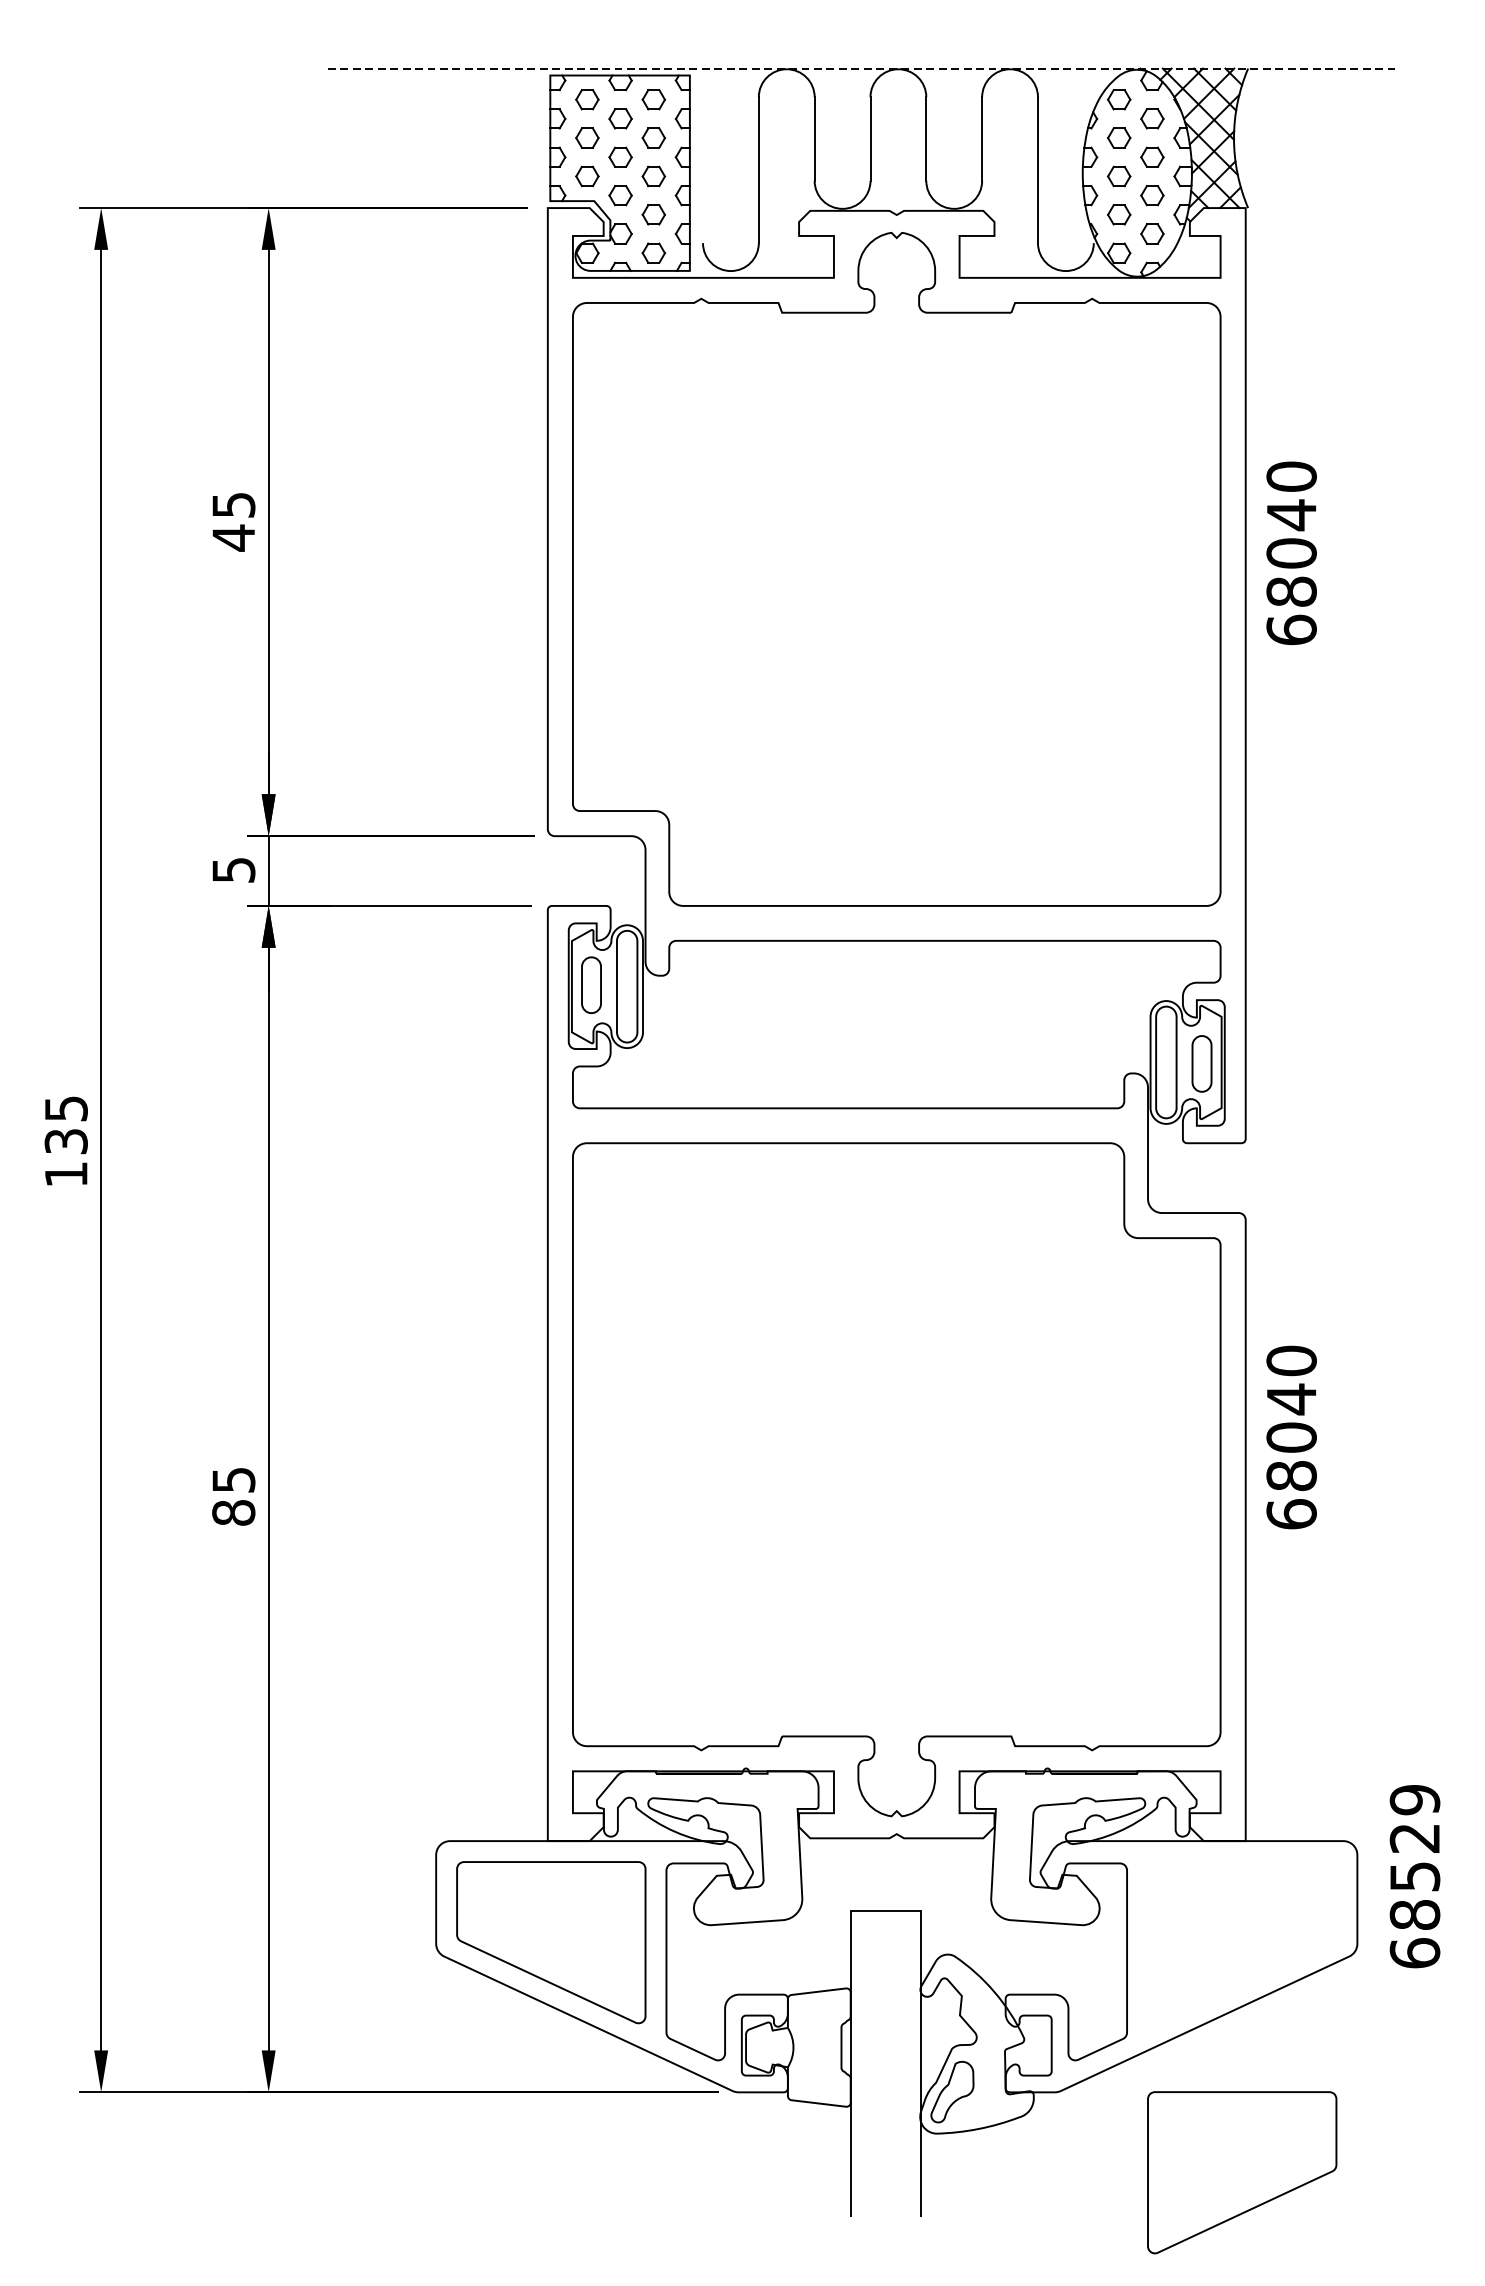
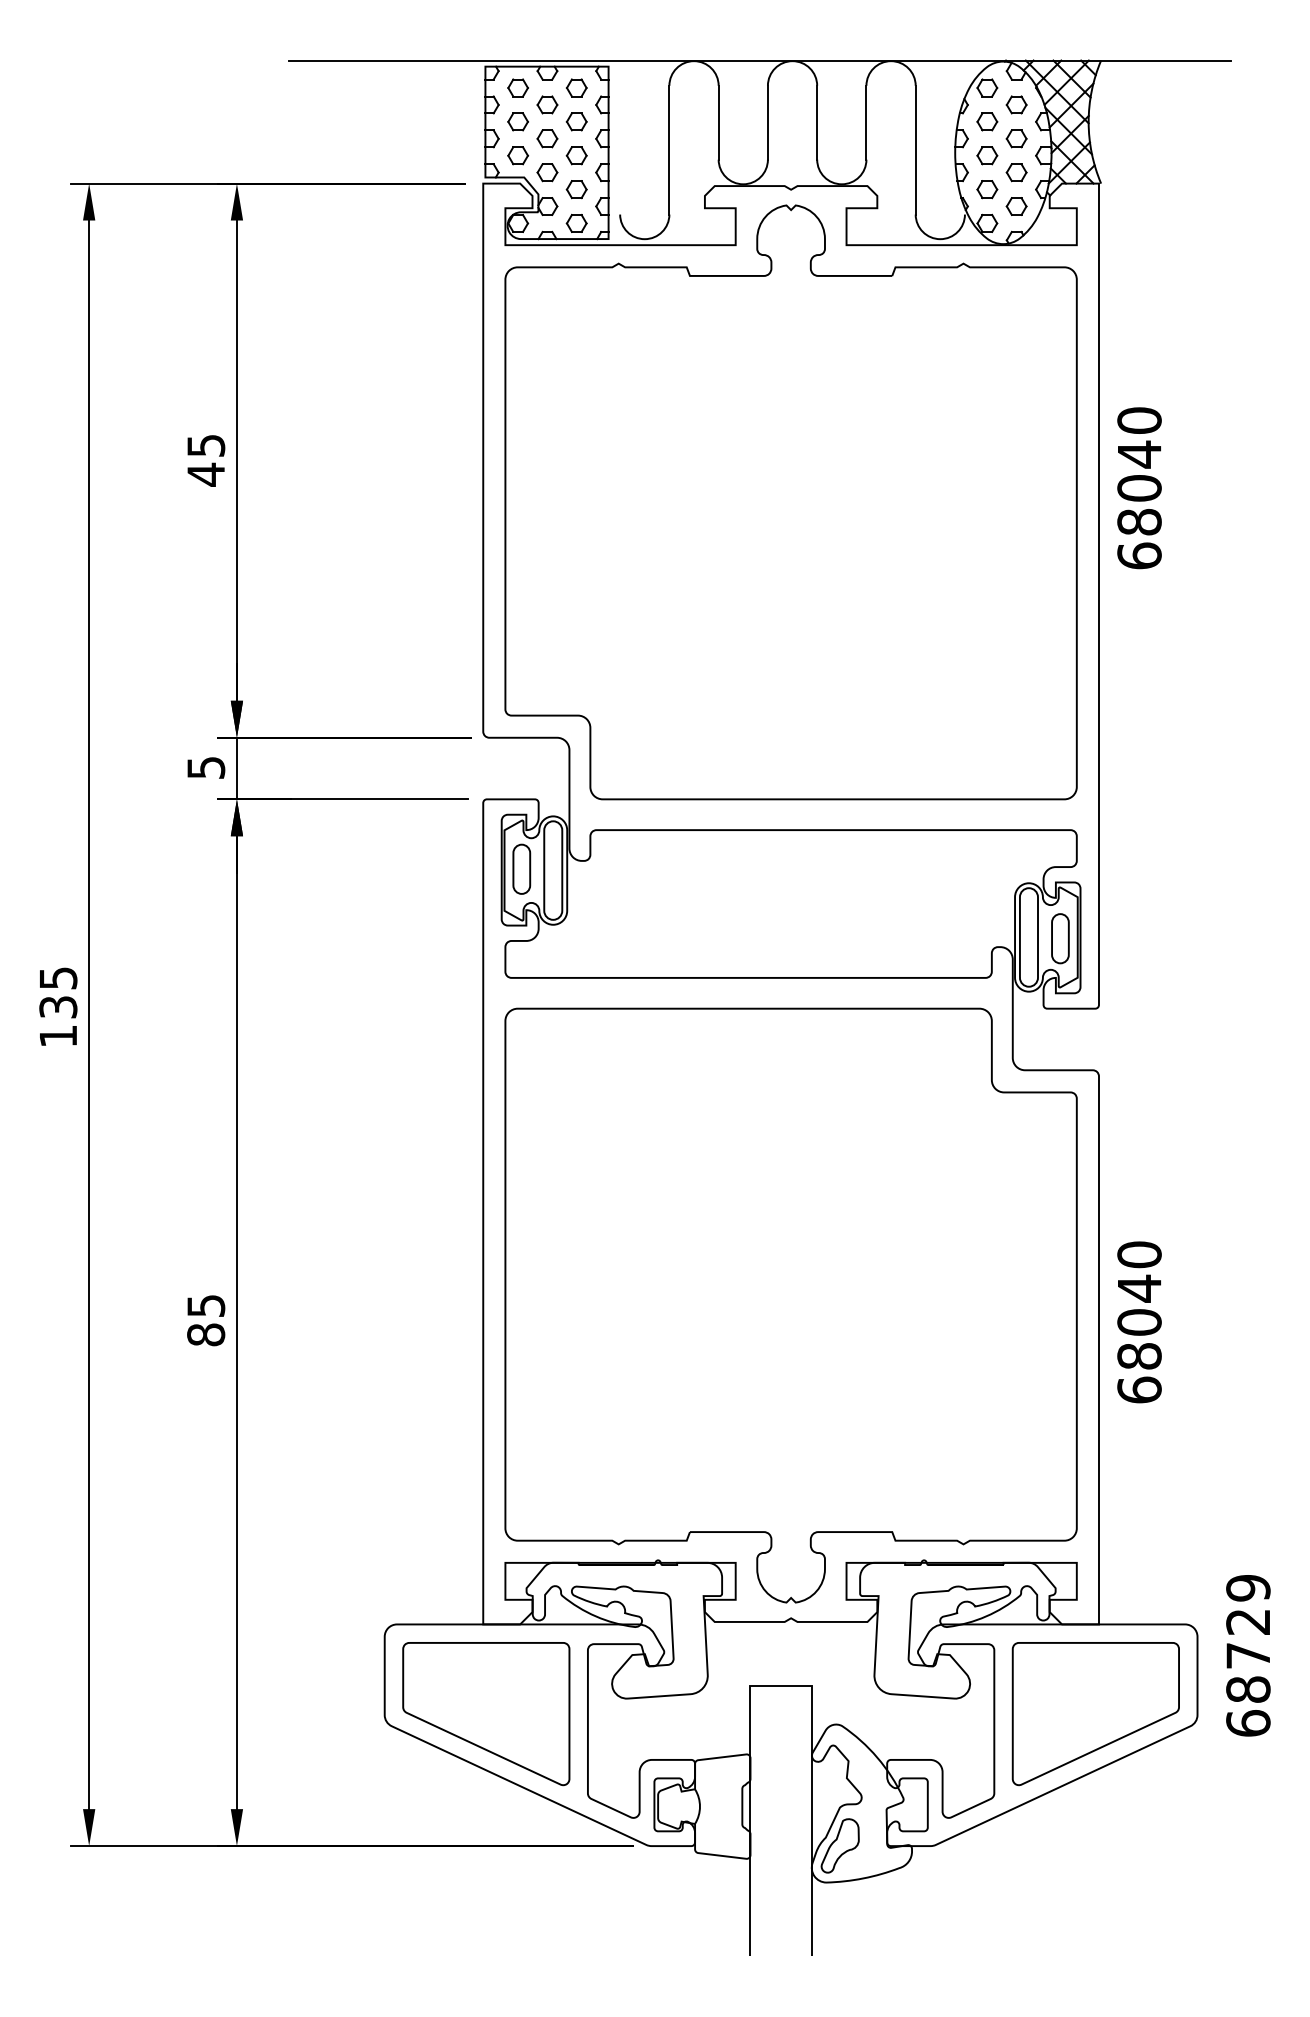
line: (862, 68) -> (760, 60), dashed -> solid
text: (1291, 1437) -> (1139, 1322), moved
text: (1415, 1876) -> (1248, 1655), 68529 -> 68729
part: (1241, 2173) -> (1095, 1714), moved

